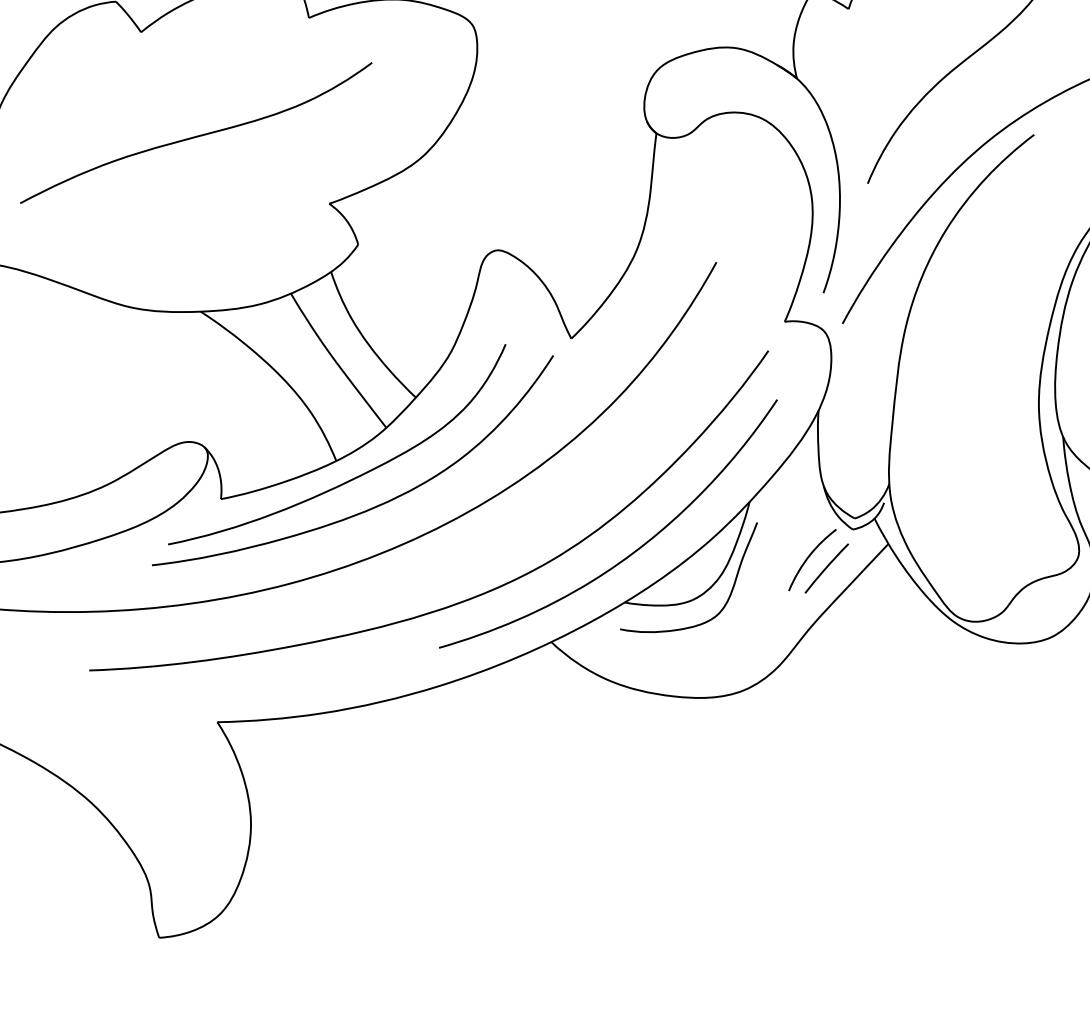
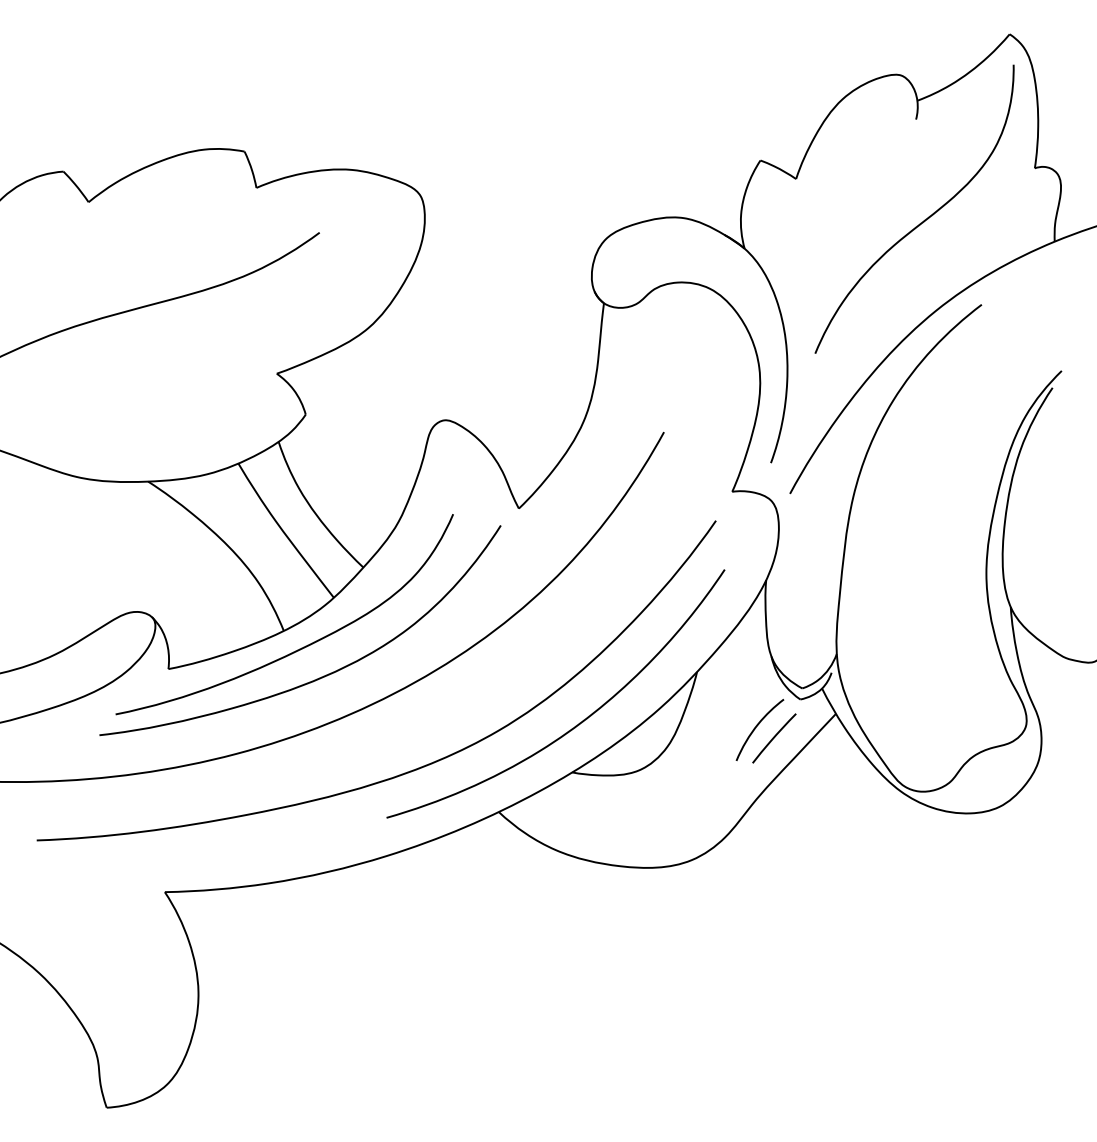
curve: (727, 597) -> (675, 767), removed

